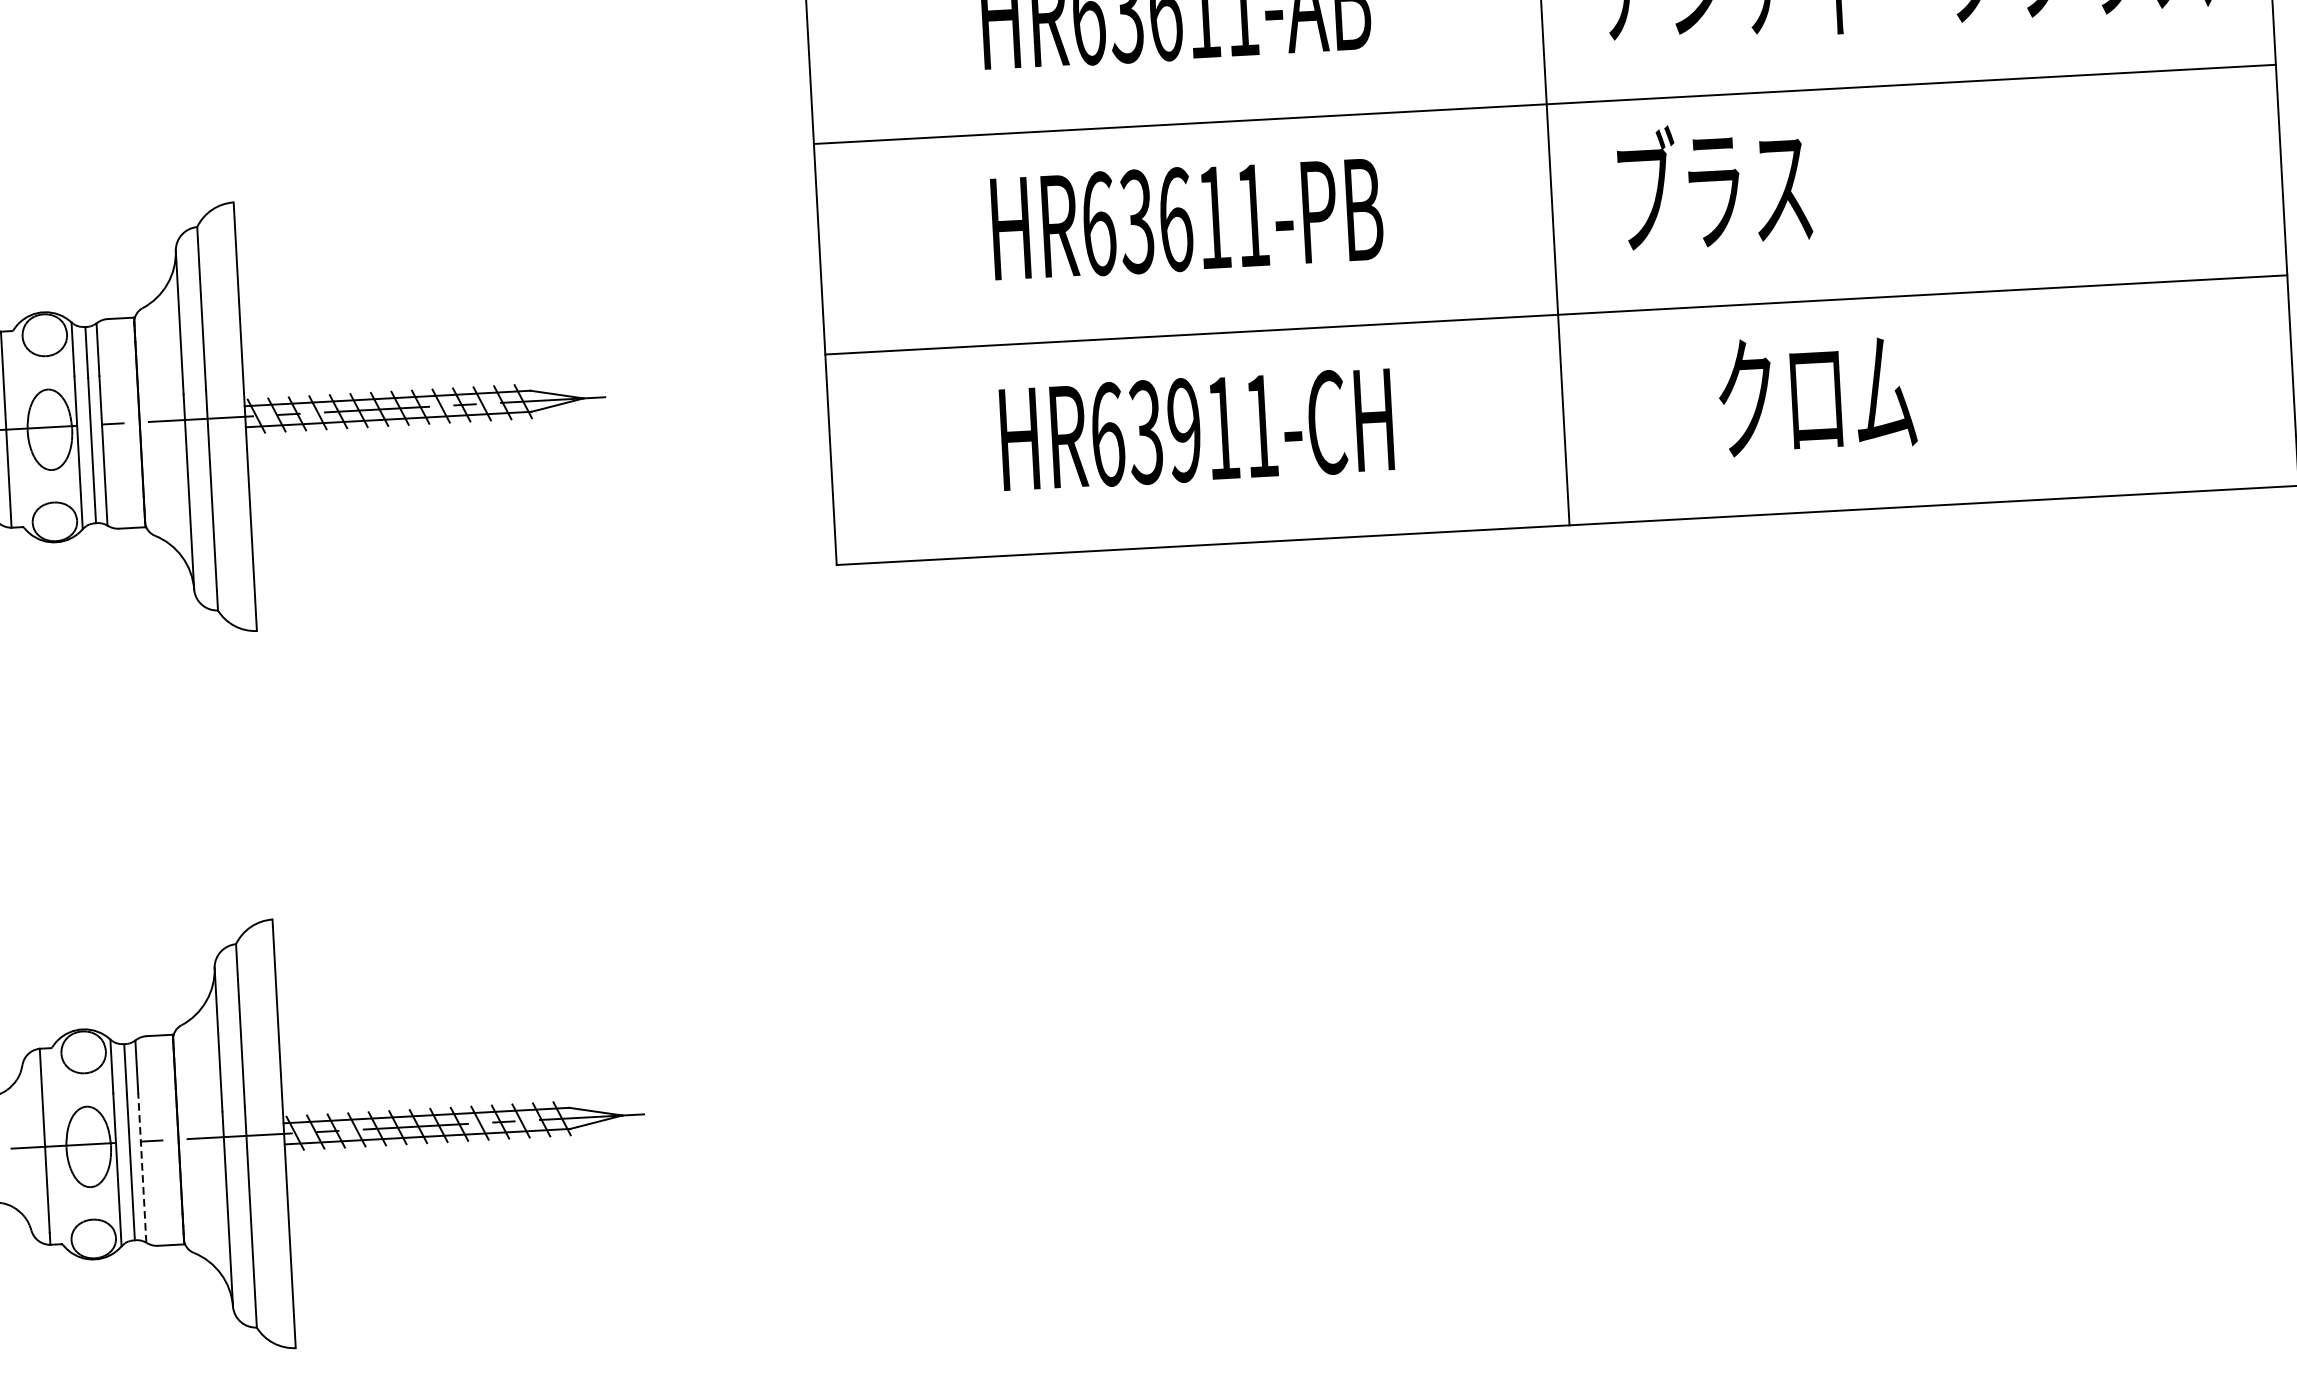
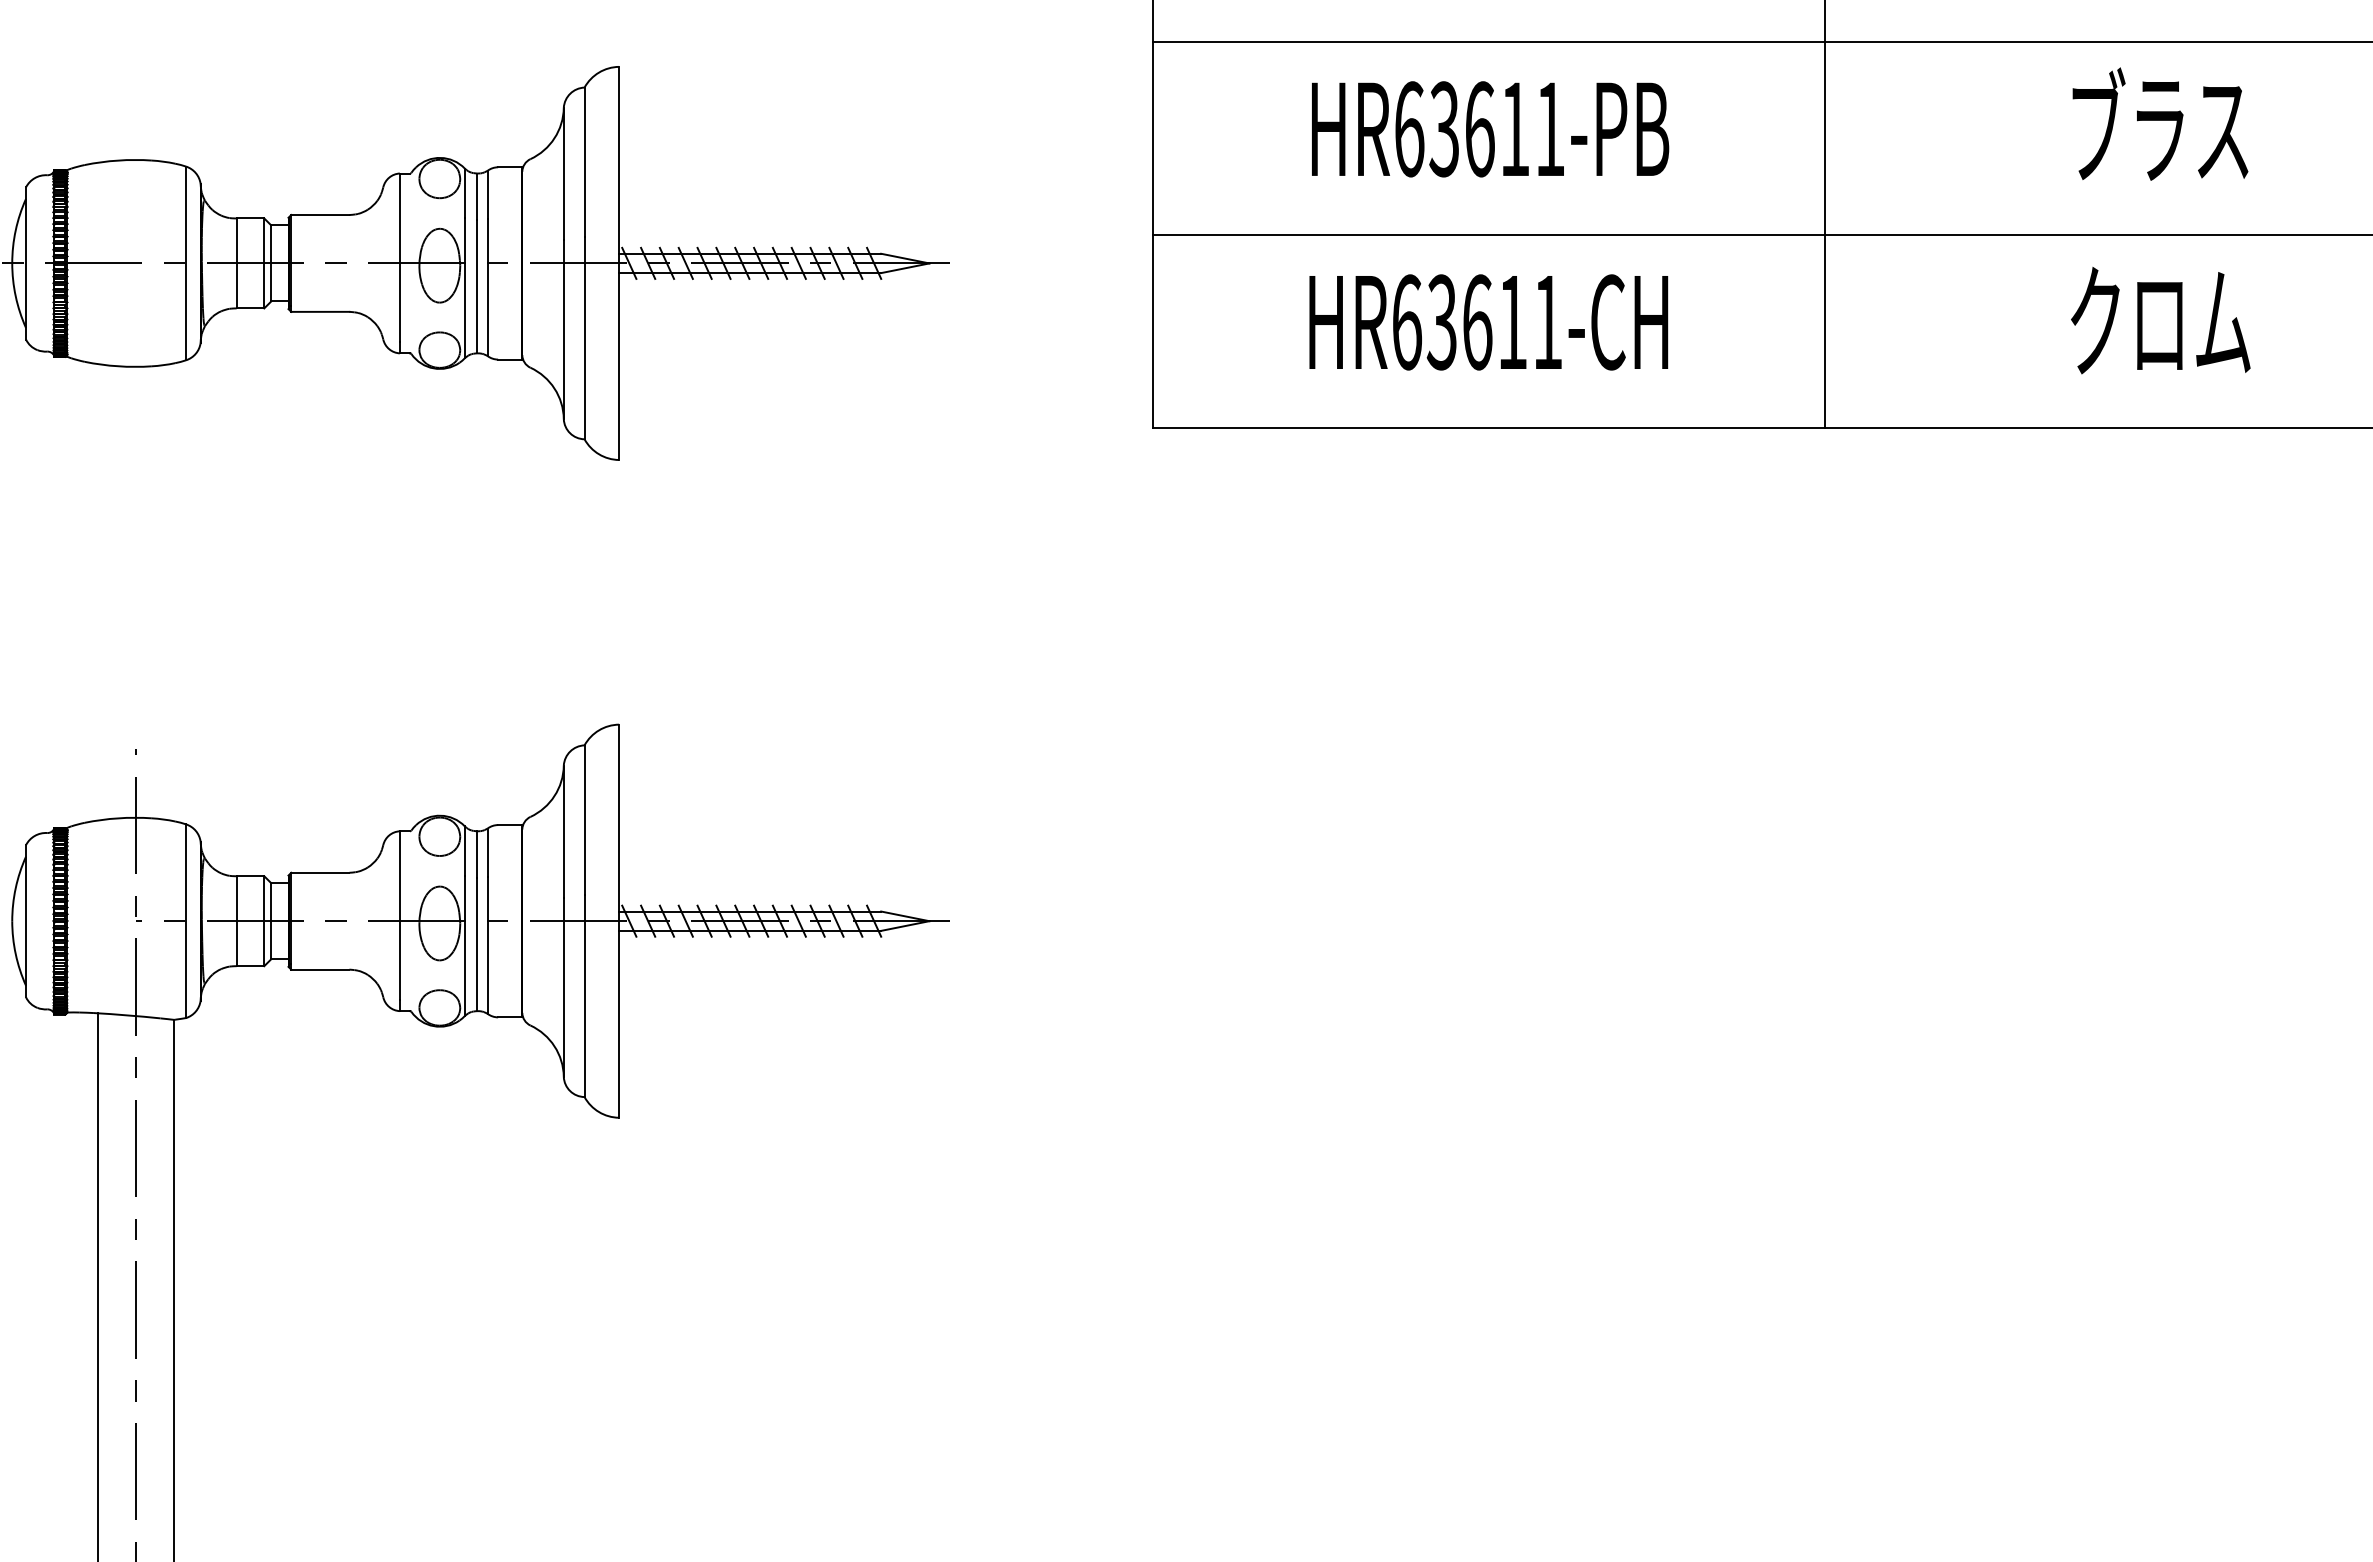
text: (1714, 184) -> (2160, 123), moved
text: (1816, 394) -> (2160, 320), moved
text: (1184, 430) -> (1477, 322), HR63911-CH -> HR63611-CH
line: (142, 1168) -> (487, 945), dashed -> solid

